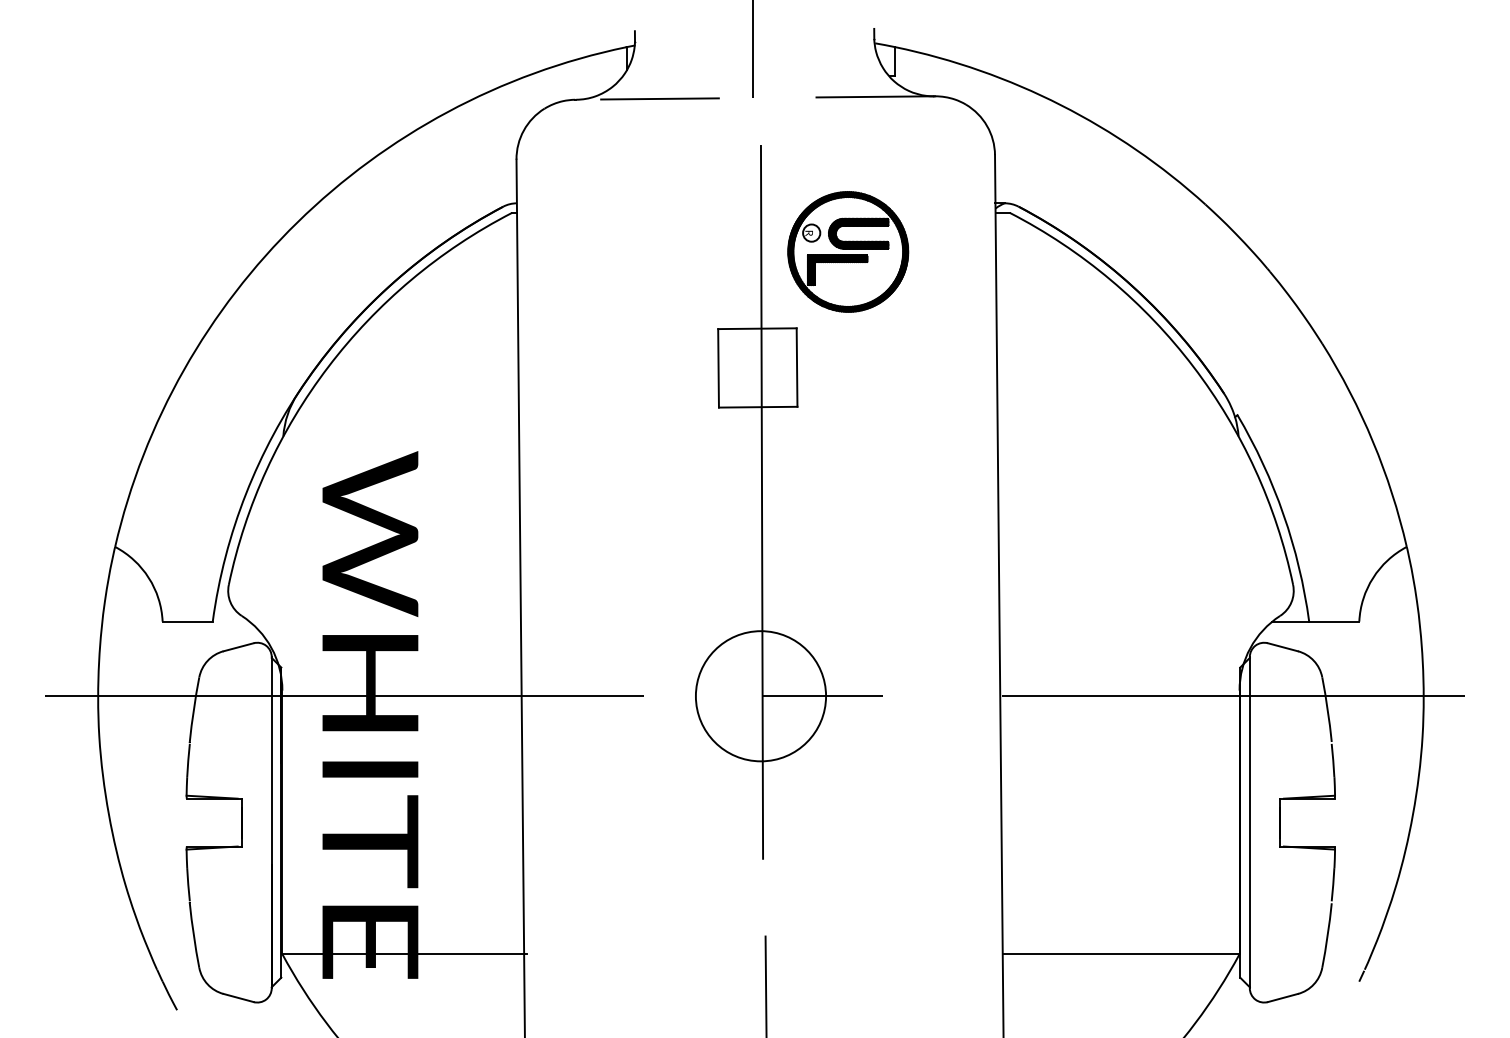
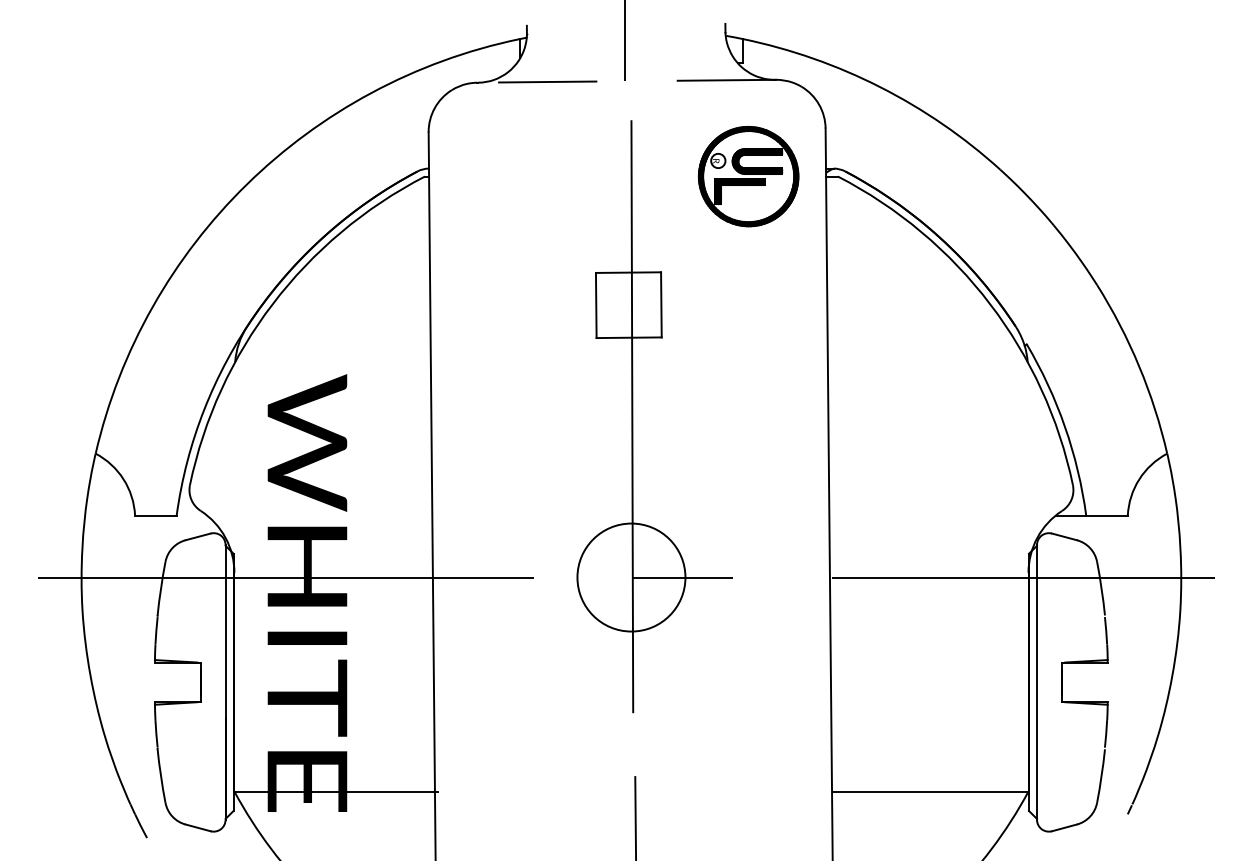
part: (848, 251) -> (748, 176), moved

